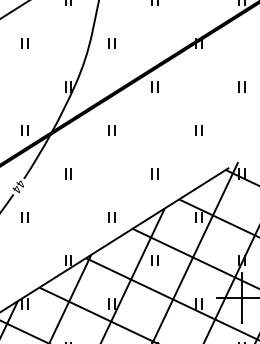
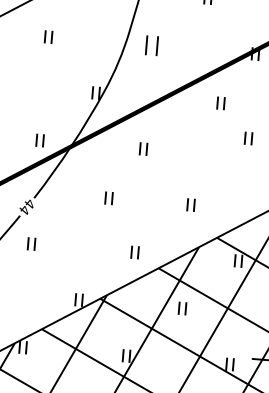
part: (111, 43) -> (151, 45), size x1.6
part: (154, 86) -> (220, 102), moved
part: (198, 130) -> (248, 138), moved
part: (68, 173) -> (109, 197), moved

